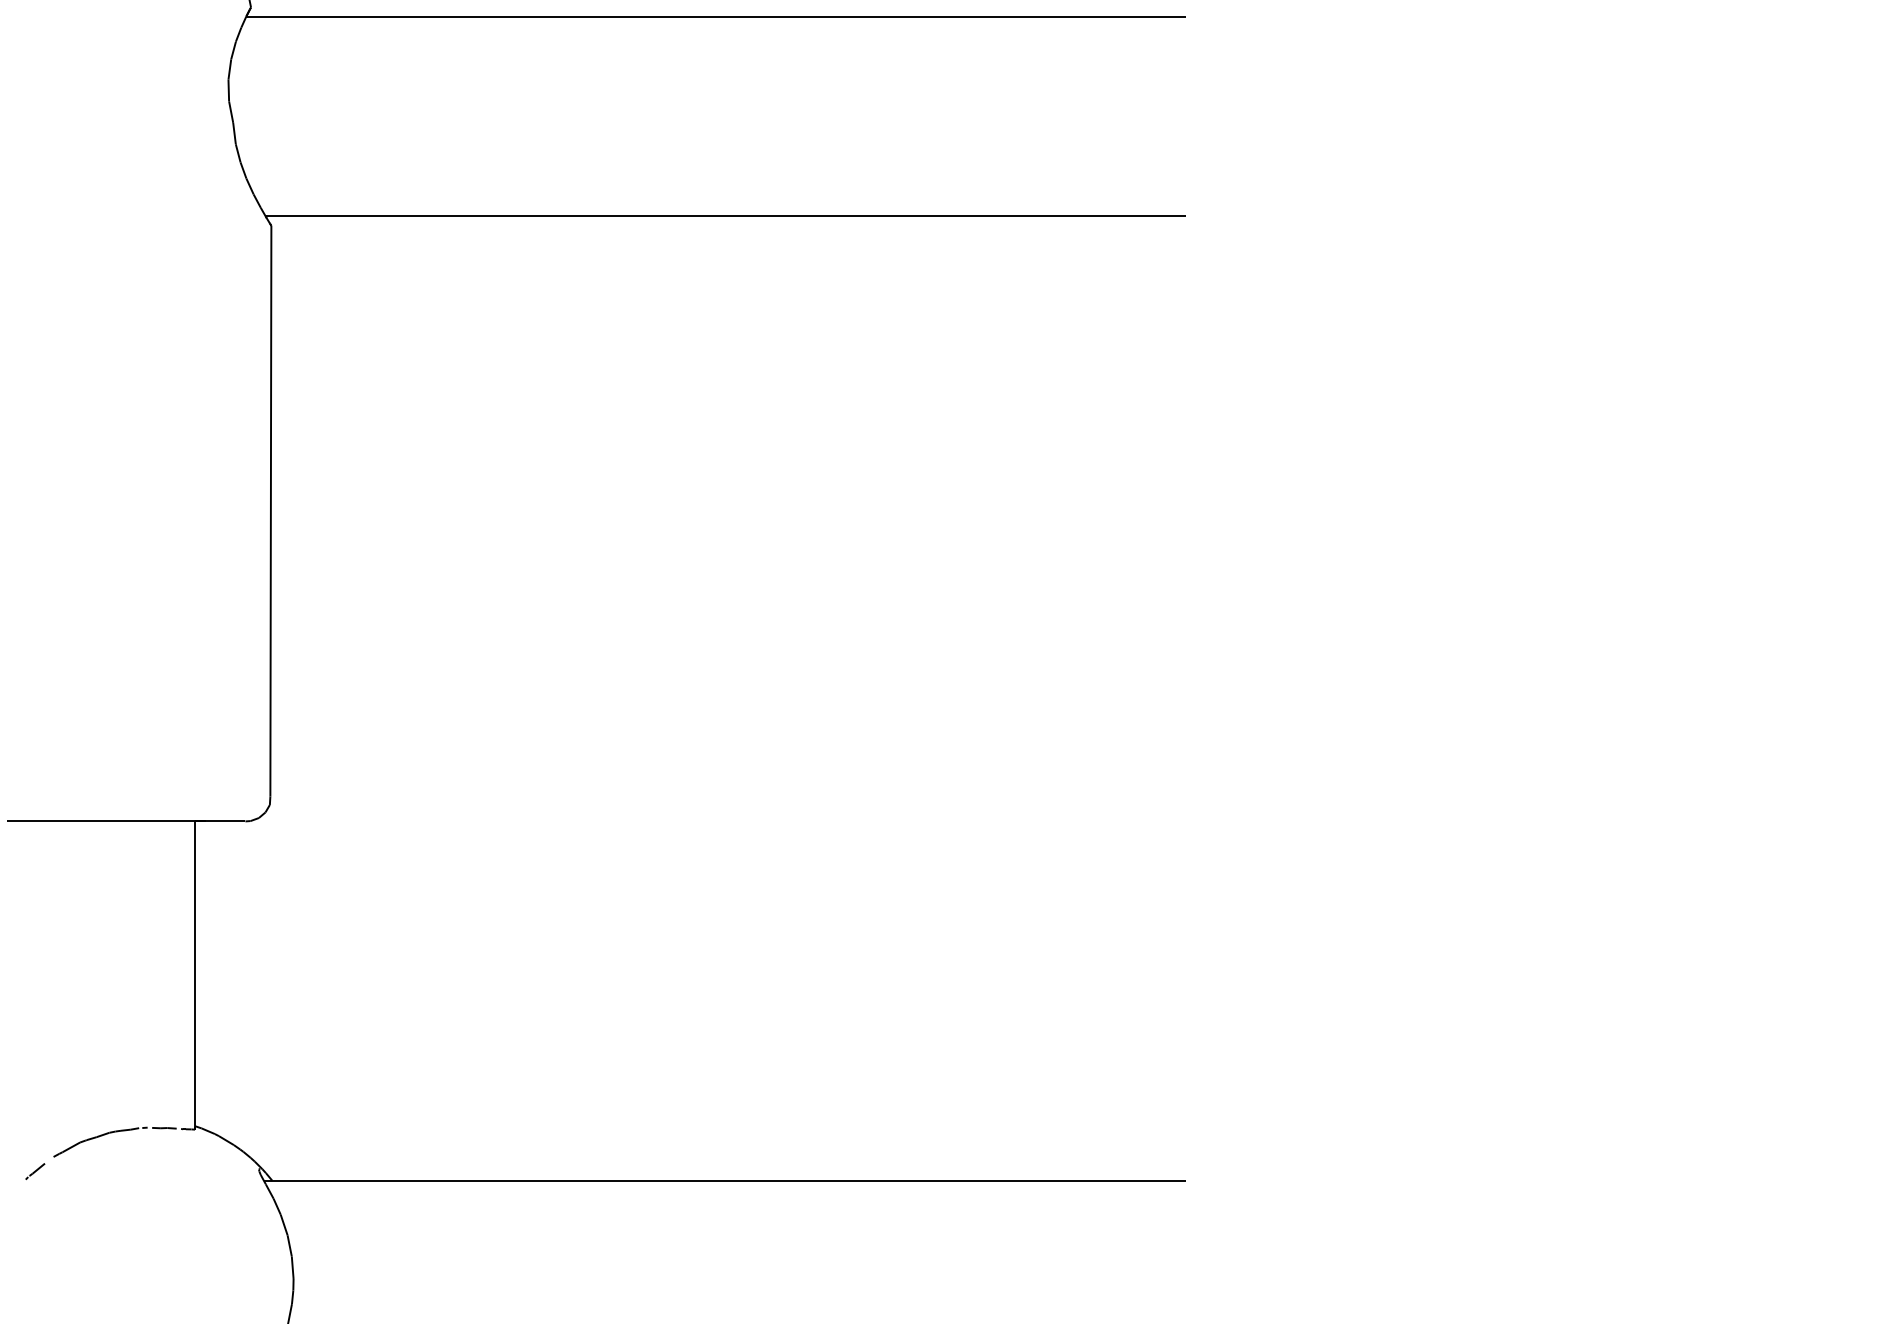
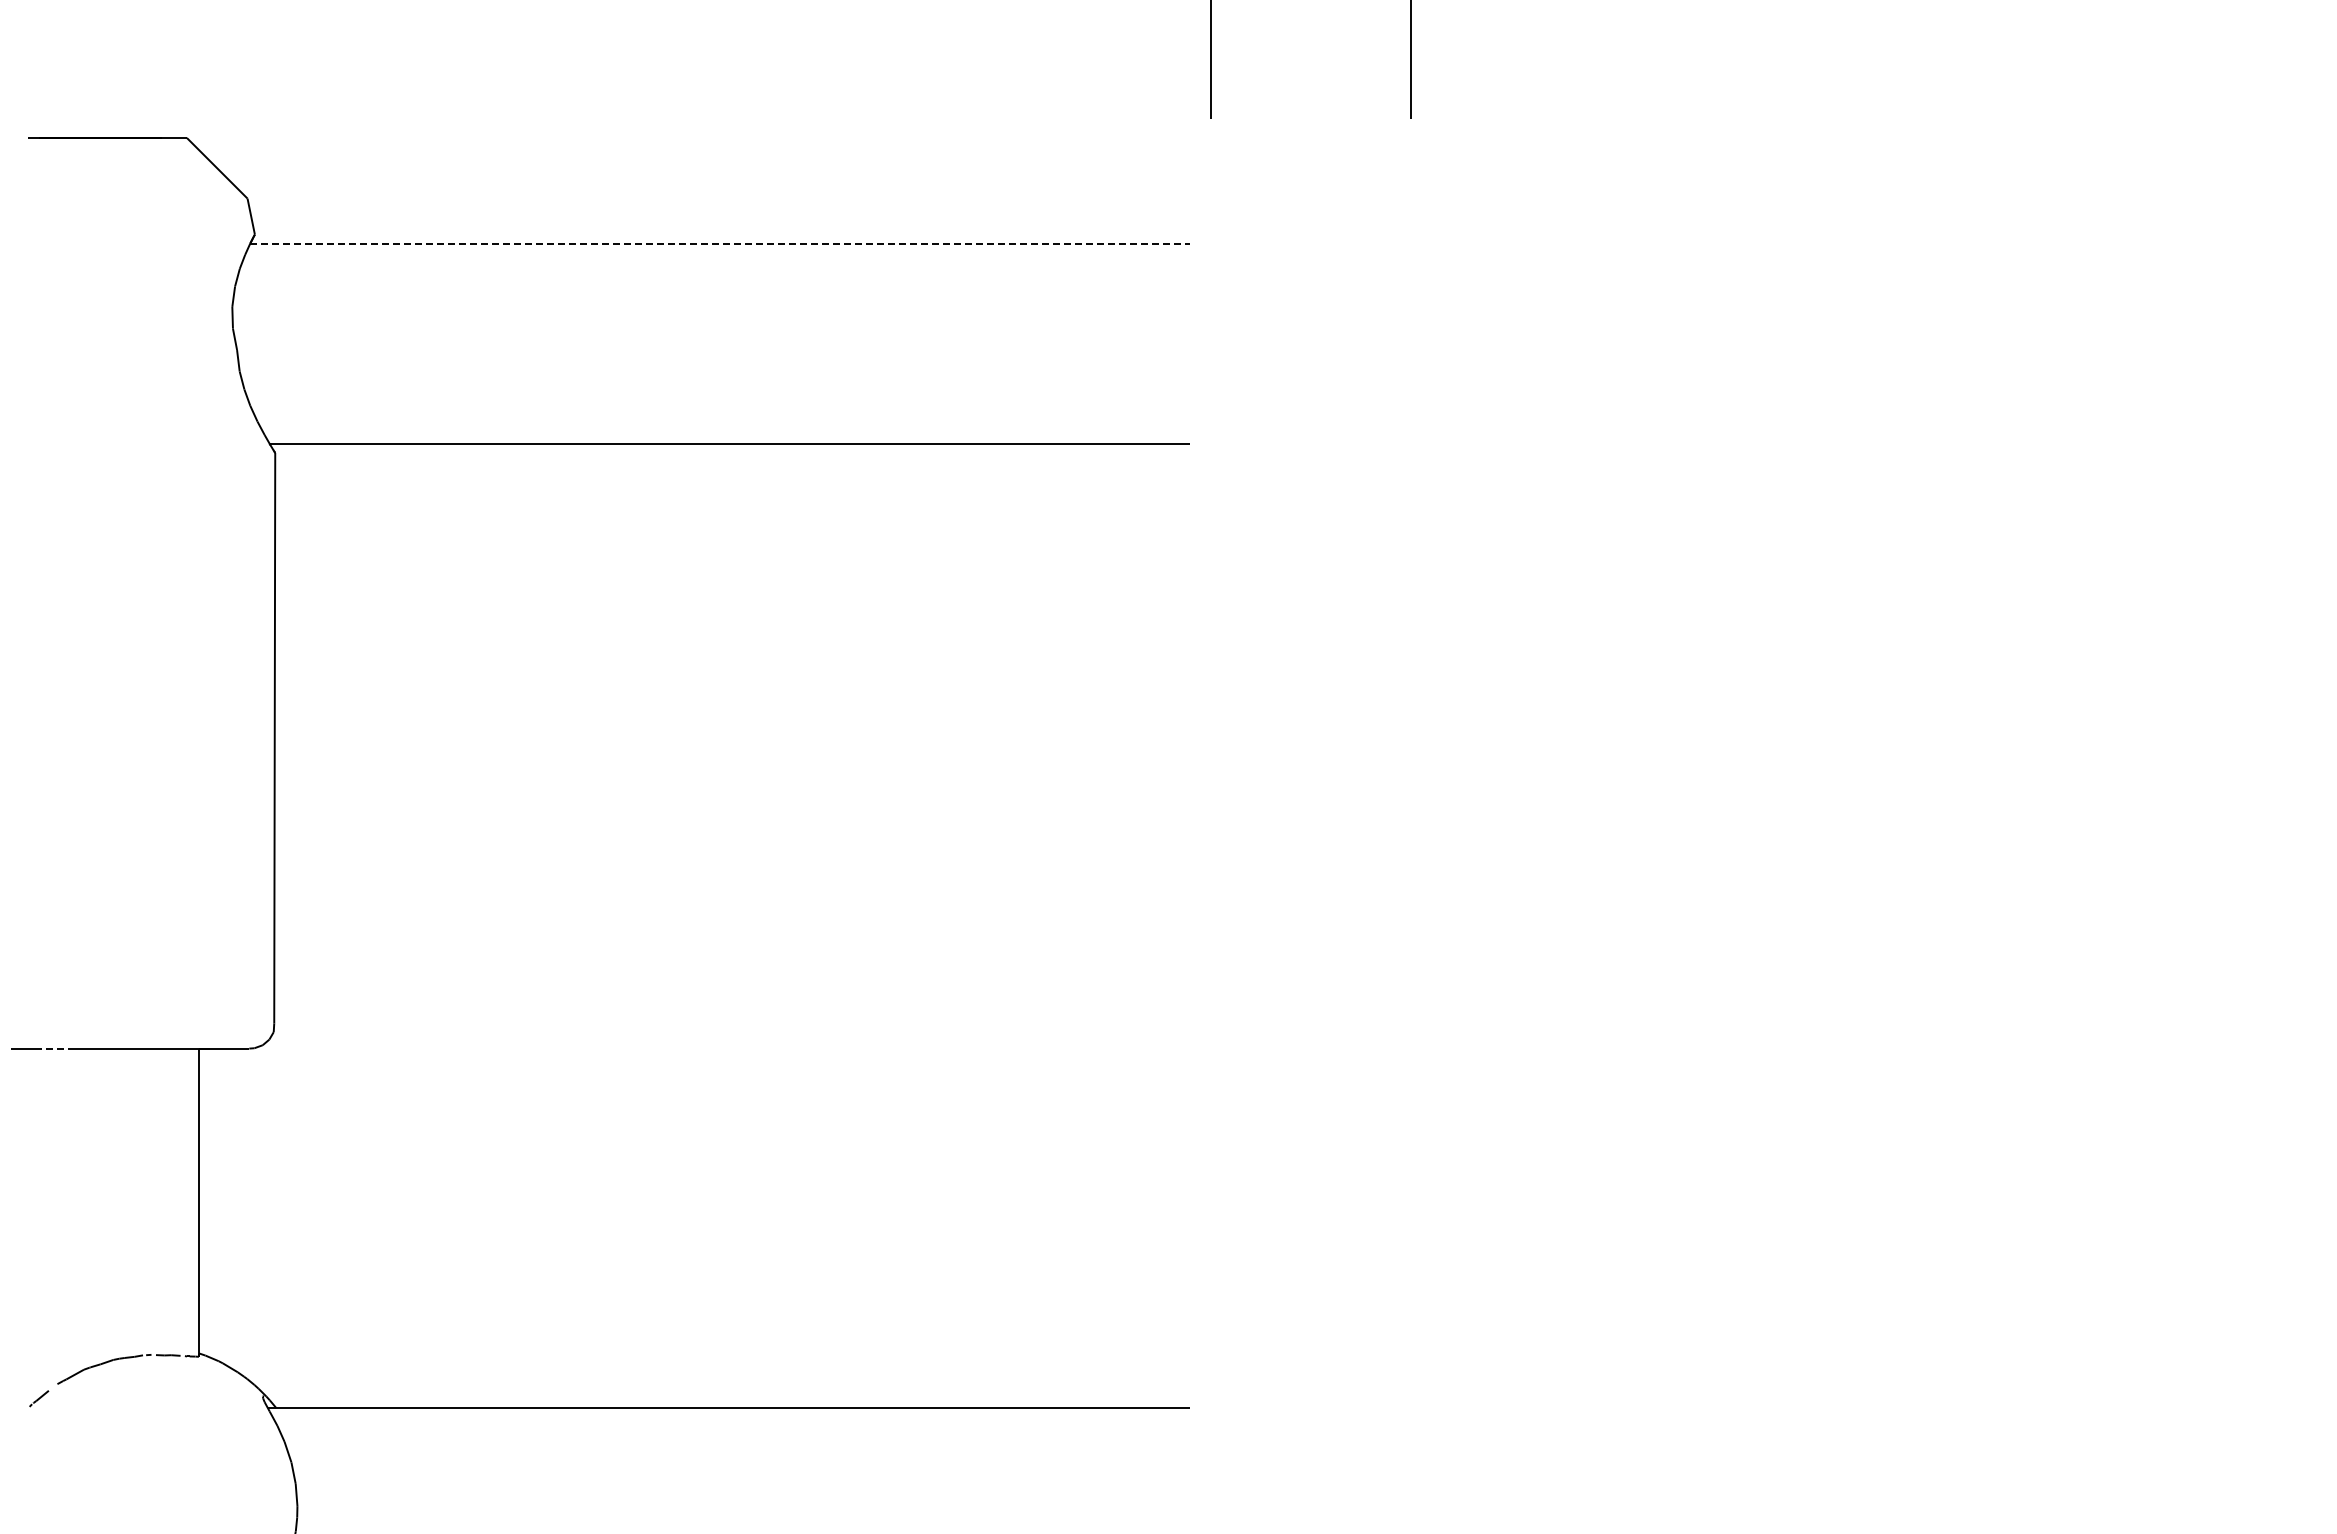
line: (716, 17) -> (720, 244), solid -> dashed
line: (53, 821) -> (57, 1048), solid -> dashed

